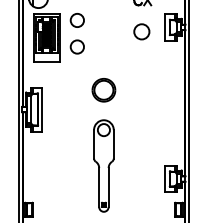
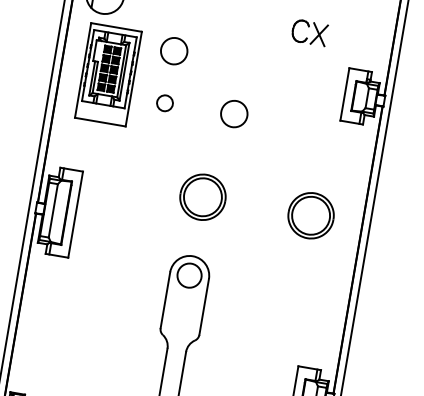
circle: (141, 31) -> (296, 94), removed
circle: (76, 46) -> (163, 102), size x0.6
circle: (111, 46) -> (232, 113), added
part: (158, 90) -> (310, 216), added

